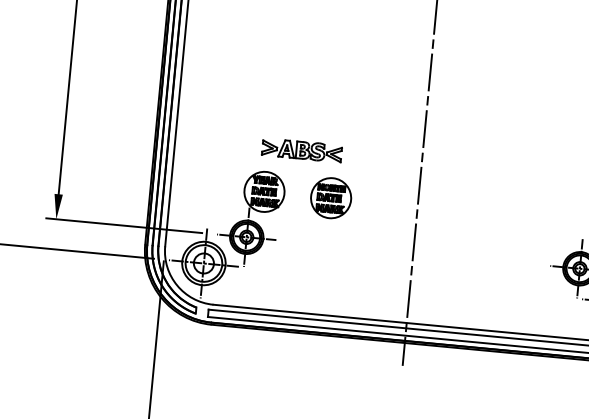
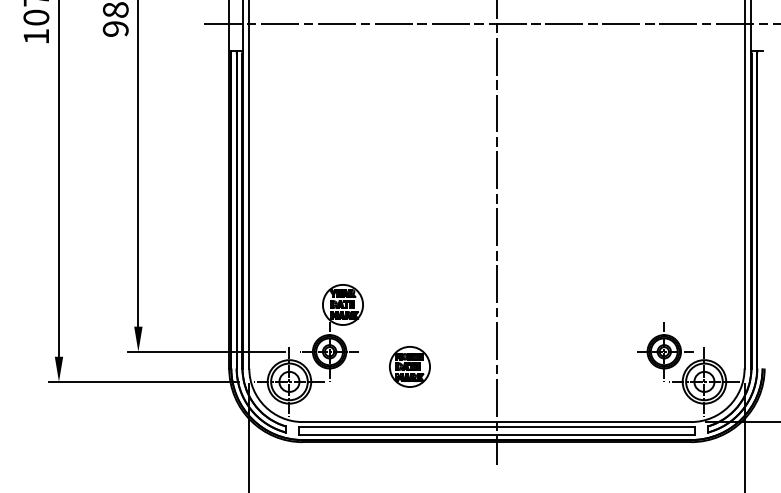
part: (302, 149) -> (376, 259), removed
part: (330, 197) -> (409, 366), moved

